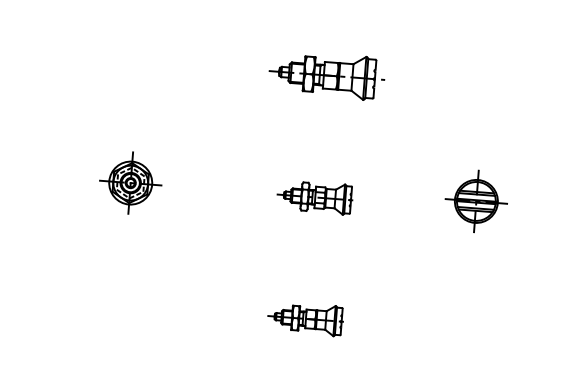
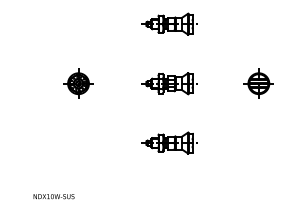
part: (317, 196) -> (169, 83), size x1.43
part: (475, 200) -> (258, 83), moved
part: (307, 317) -> (169, 142), size x1.43

